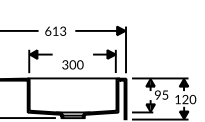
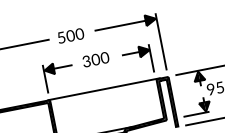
text: (55, 30) -> (70, 34), 613 -> 500
text: (72, 64) -> (95, 59), moved

